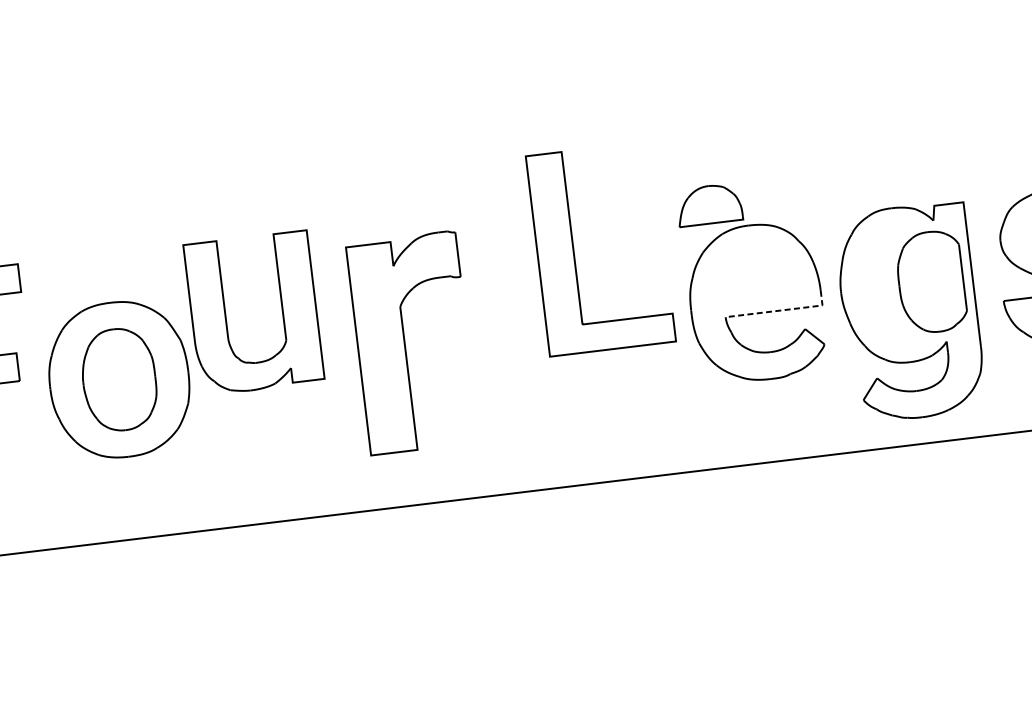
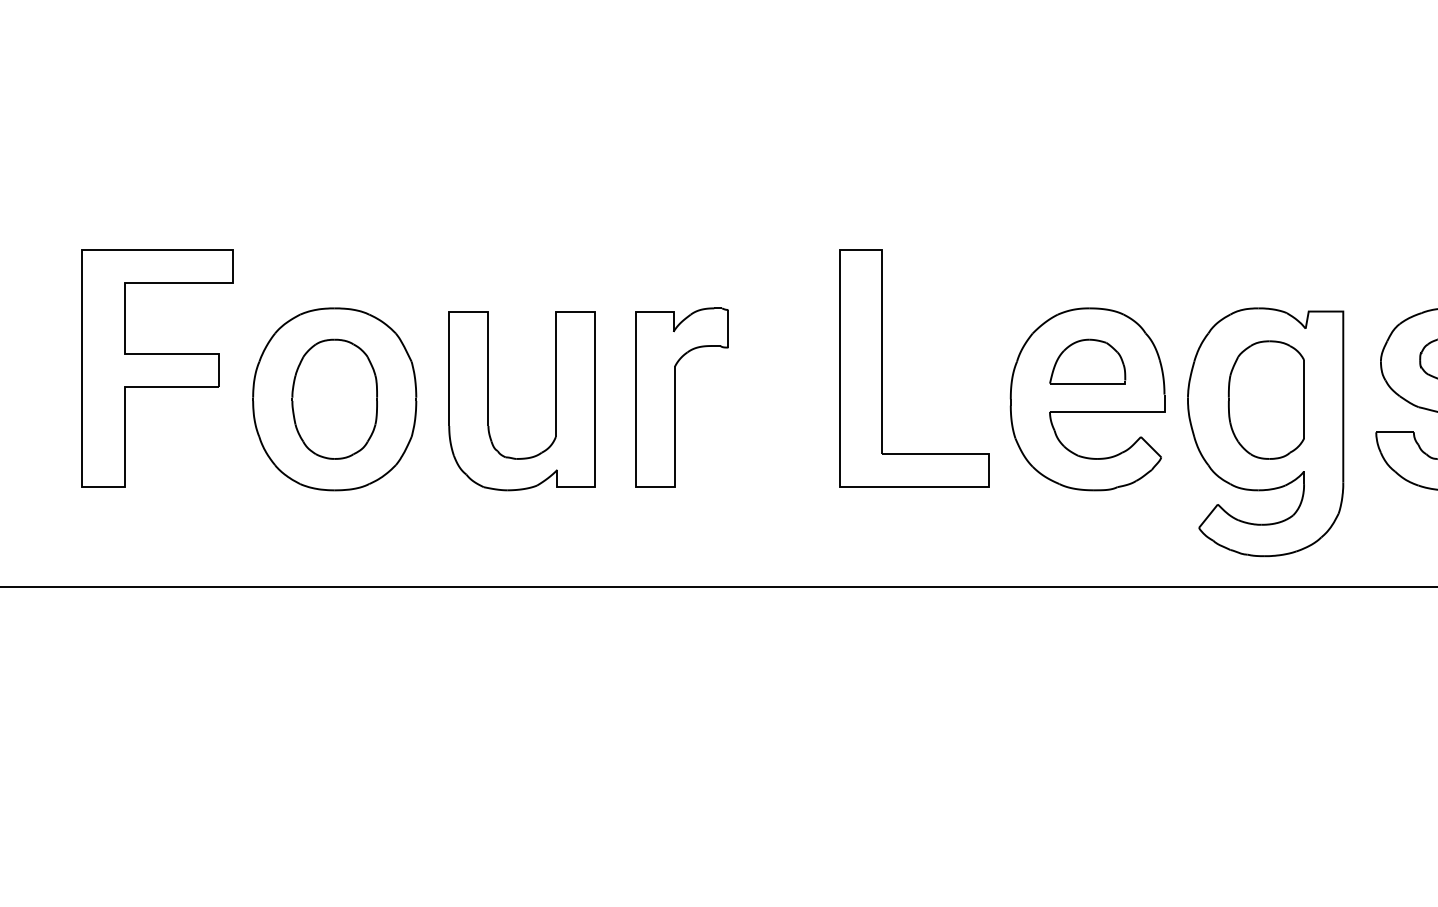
part: (709, 204) -> (1087, 361), moved
part: (573, 251) -> (882, 368), moved
part: (931, 281) -> (1266, 399), moved
line: (781, 310) -> (1116, 411), dashed -> solid
part: (225, 317) -> (488, 401), moved
part: (412, 342) -> (681, 397), size x0.71

